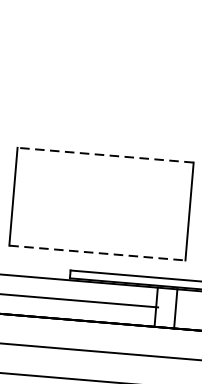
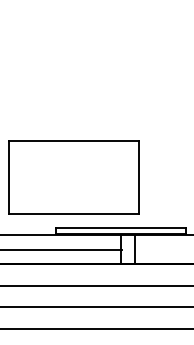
line: (105, 155) -> (74, 141), dashed -> solid
line: (97, 252) -> (74, 213), dashed -> solid

